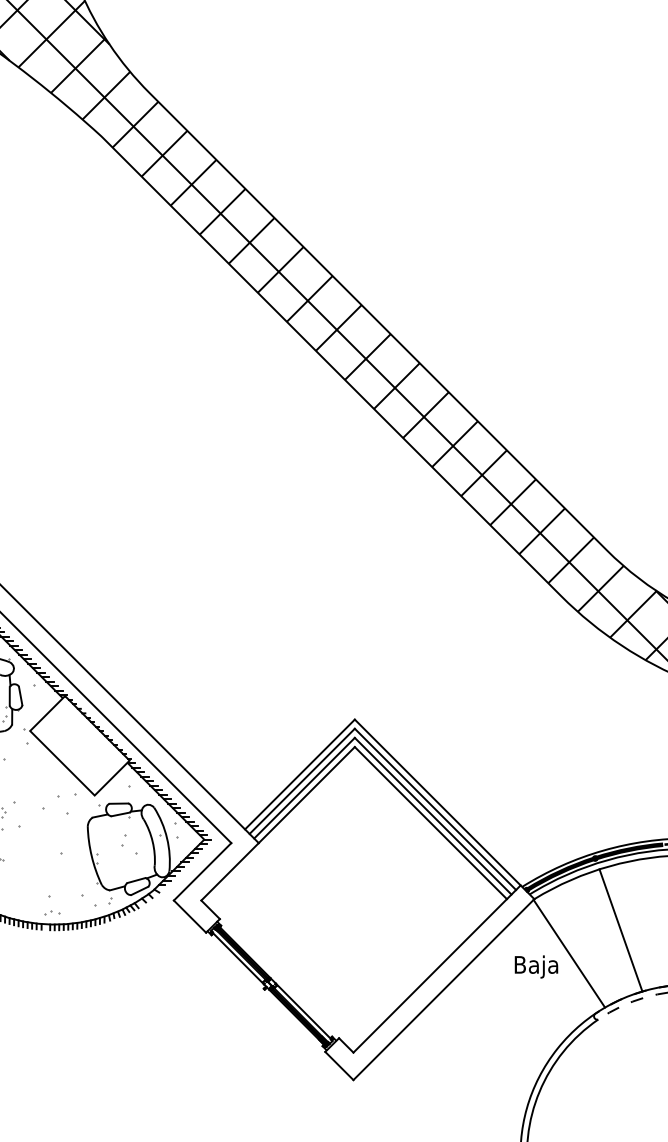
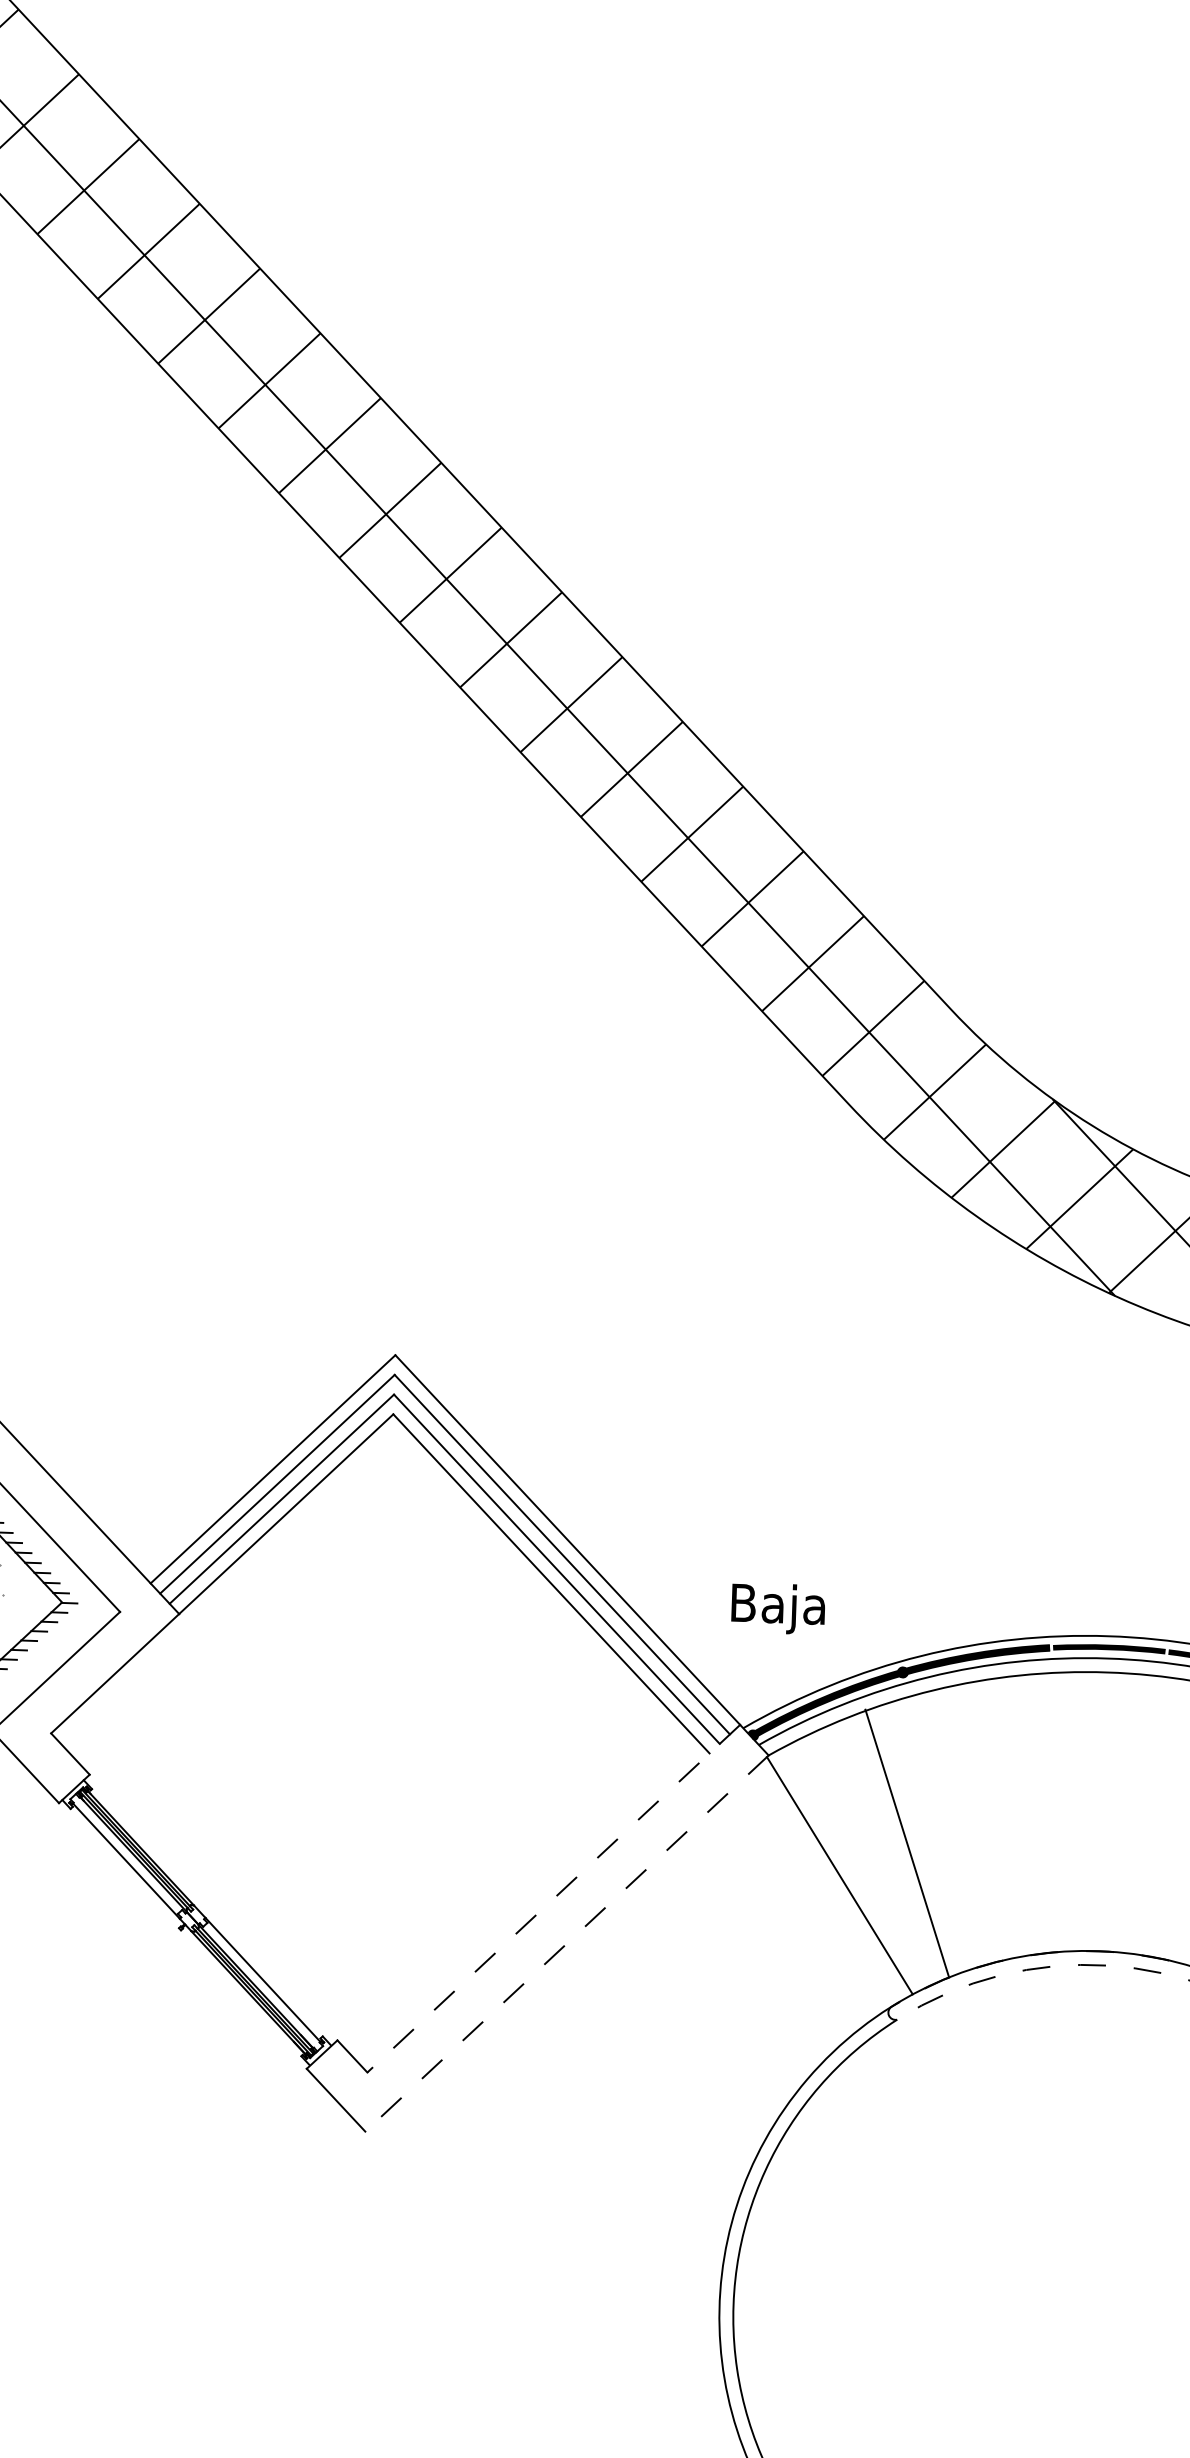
line: (620, 930) -> (906, 1842), moved
text: (536, 966) -> (778, 1607), moved
line: (436, 969) -> (552, 1899), solid -> dashed
line: (443, 989) -> (566, 1943), solid -> dashed

